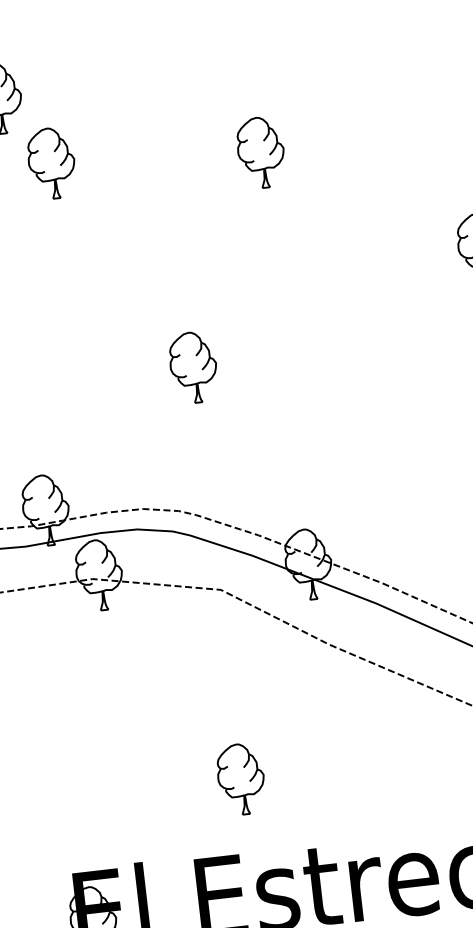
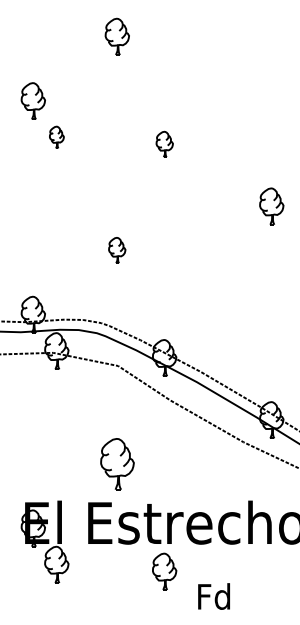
part: (260, 152) -> (164, 144), size x0.7
part: (51, 163) -> (56, 137), size x0.6
part: (191, 367) -> (116, 250), size x0.7
part: (239, 778) -> (116, 463), size x1.4

